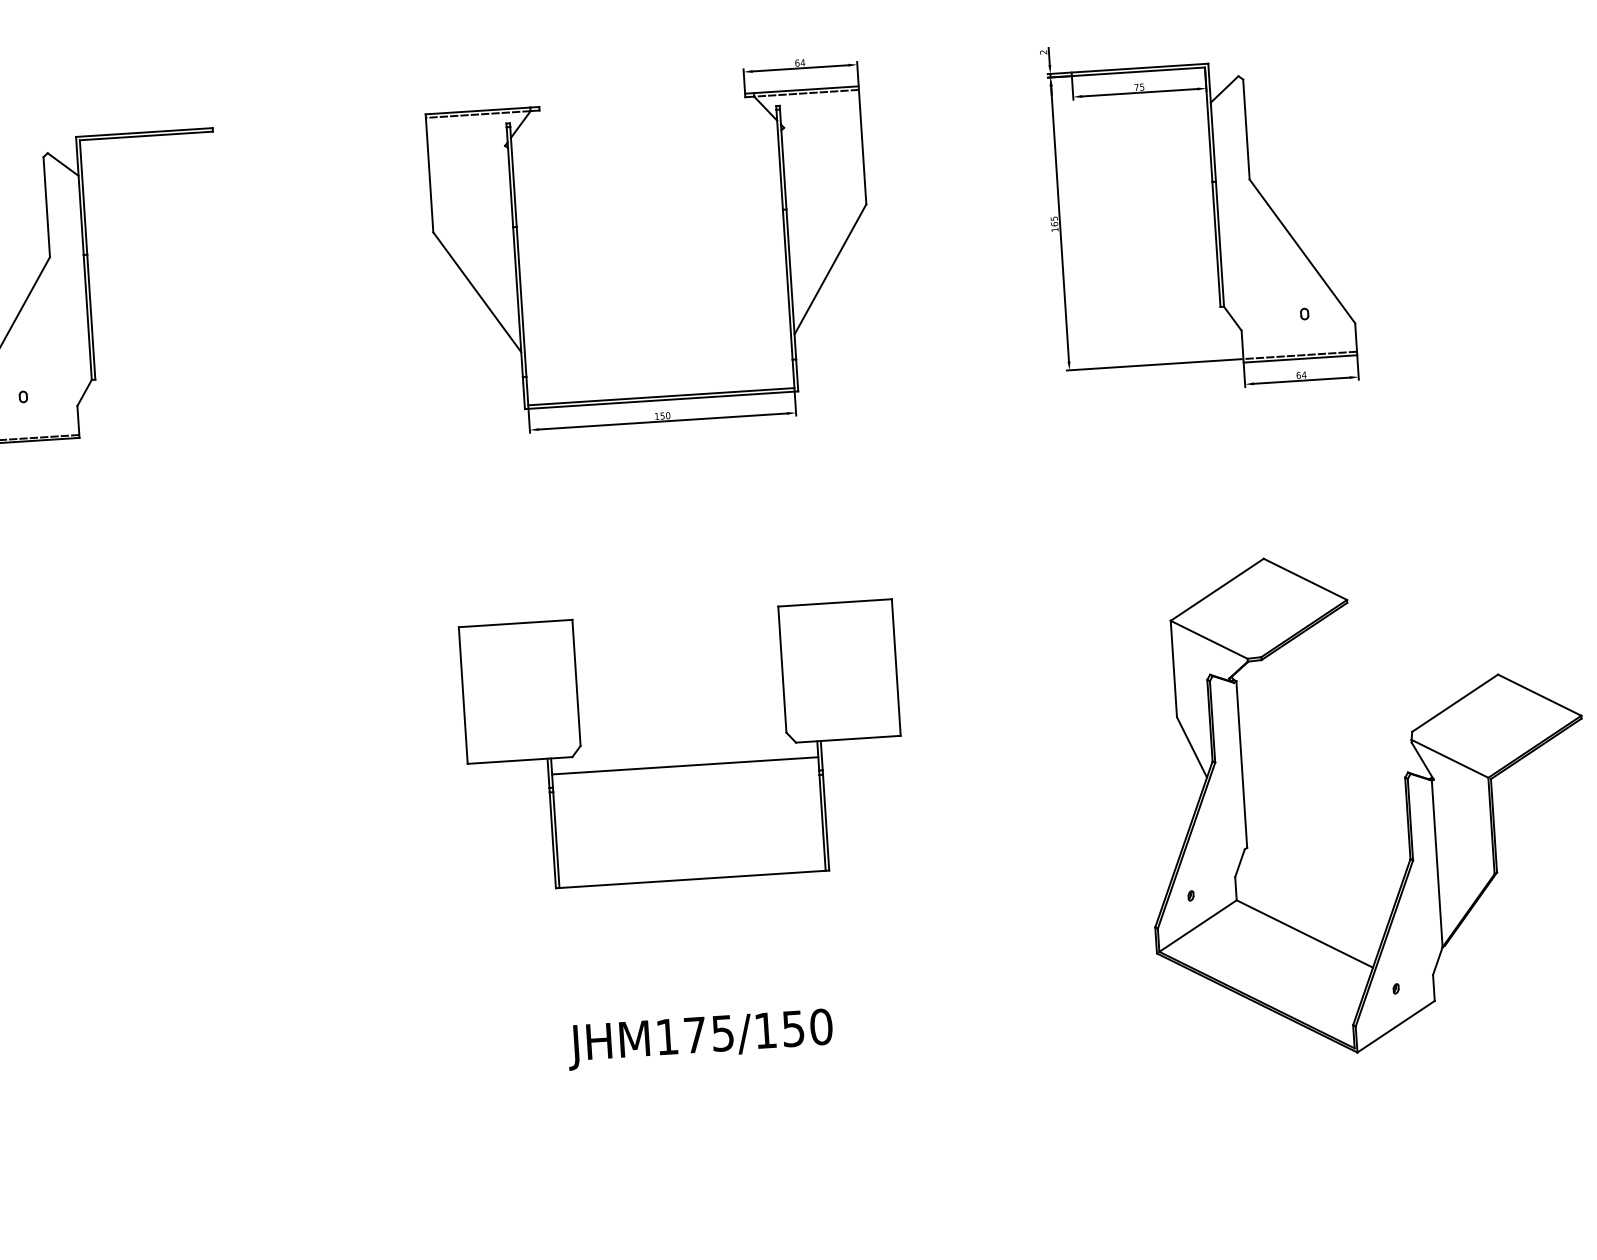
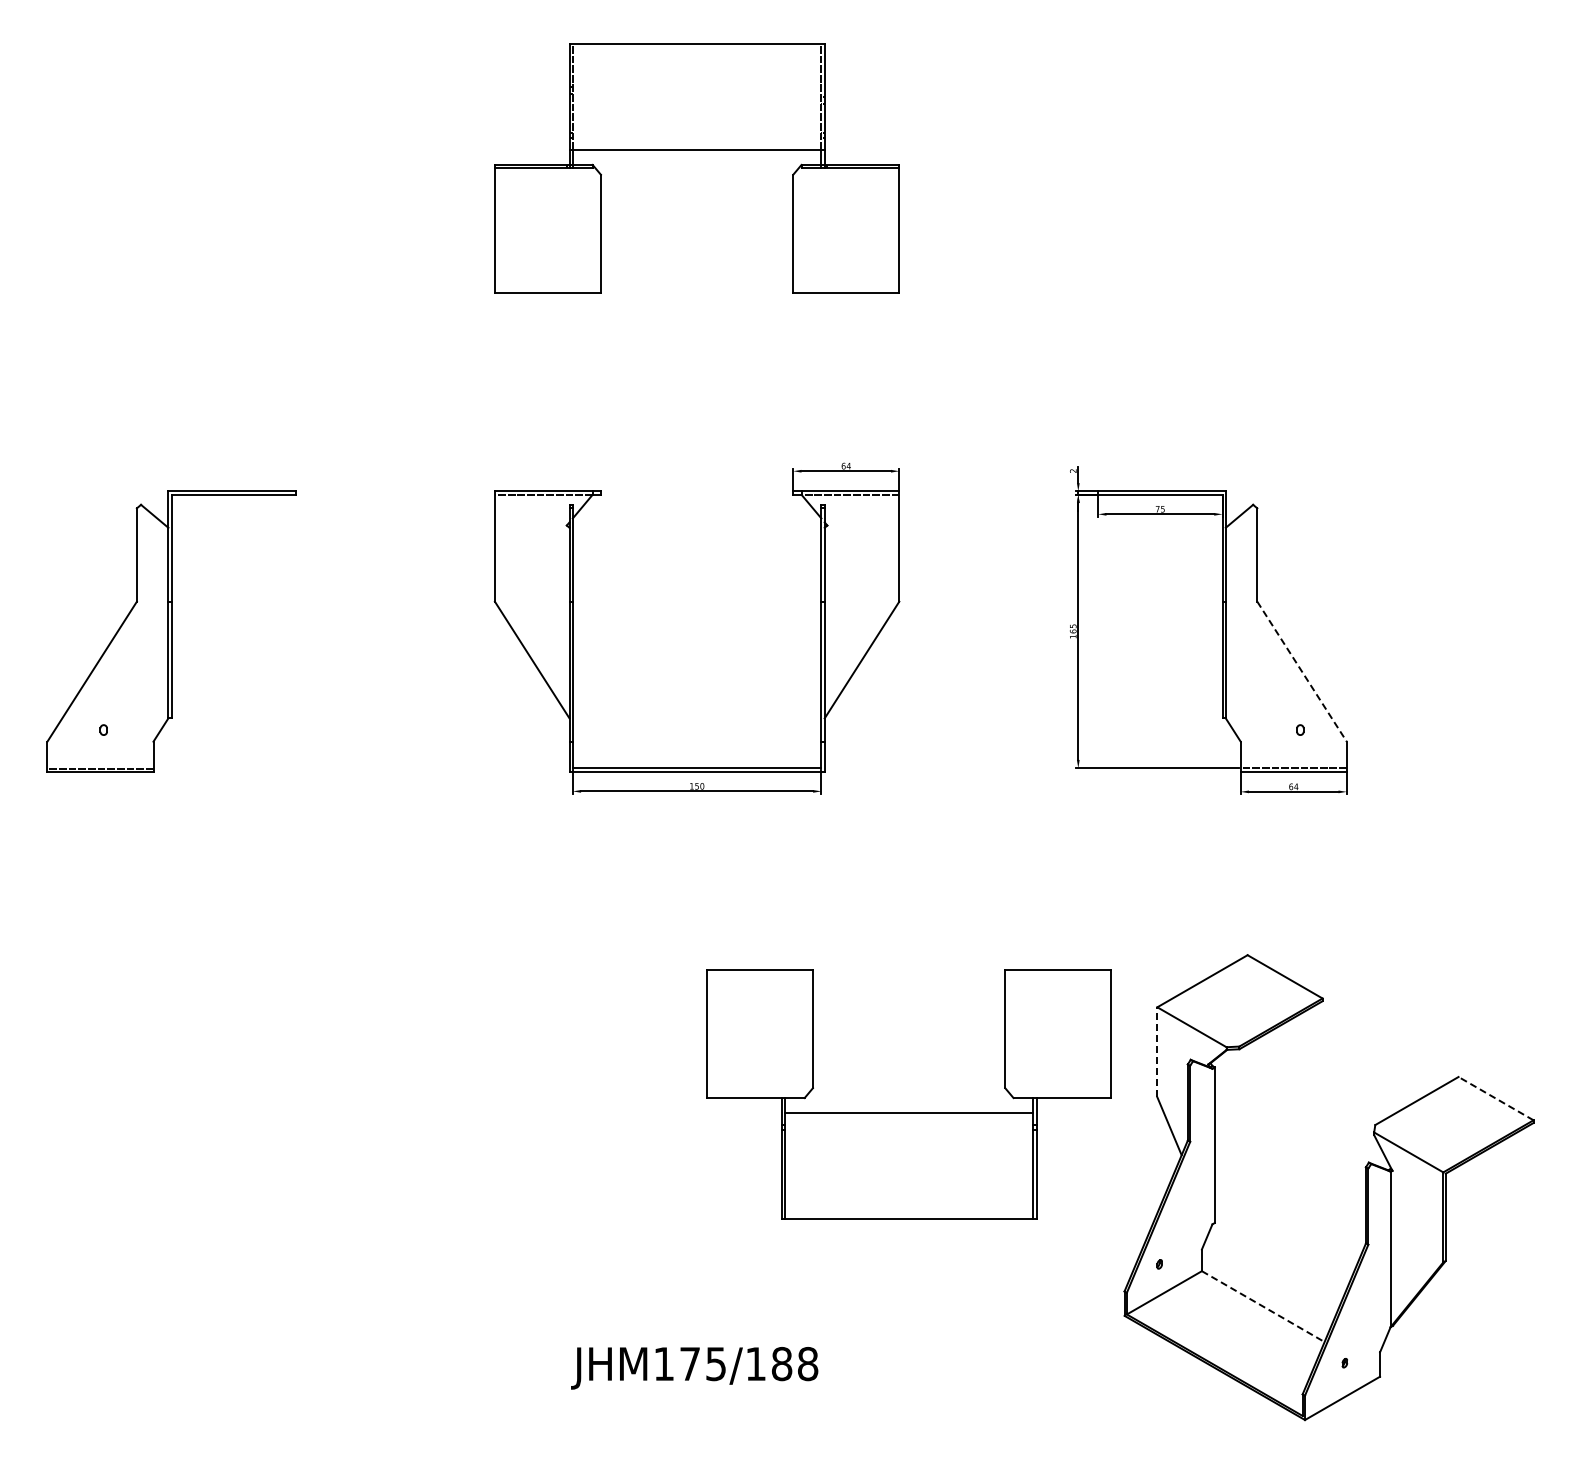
line: (1302, 252) -> (1302, 672), solid -> dashed
line: (1174, 669) -> (1157, 1052), solid -> dashed
line: (1539, 695) -> (1495, 1098), solid -> dashed
part: (684, 765) -> (908, 1112), moved
line: (1305, 933) -> (1263, 1306), solid -> dashed
text: (806, 1028) -> (794, 1364), JHM175/150 -> JHM175/188

